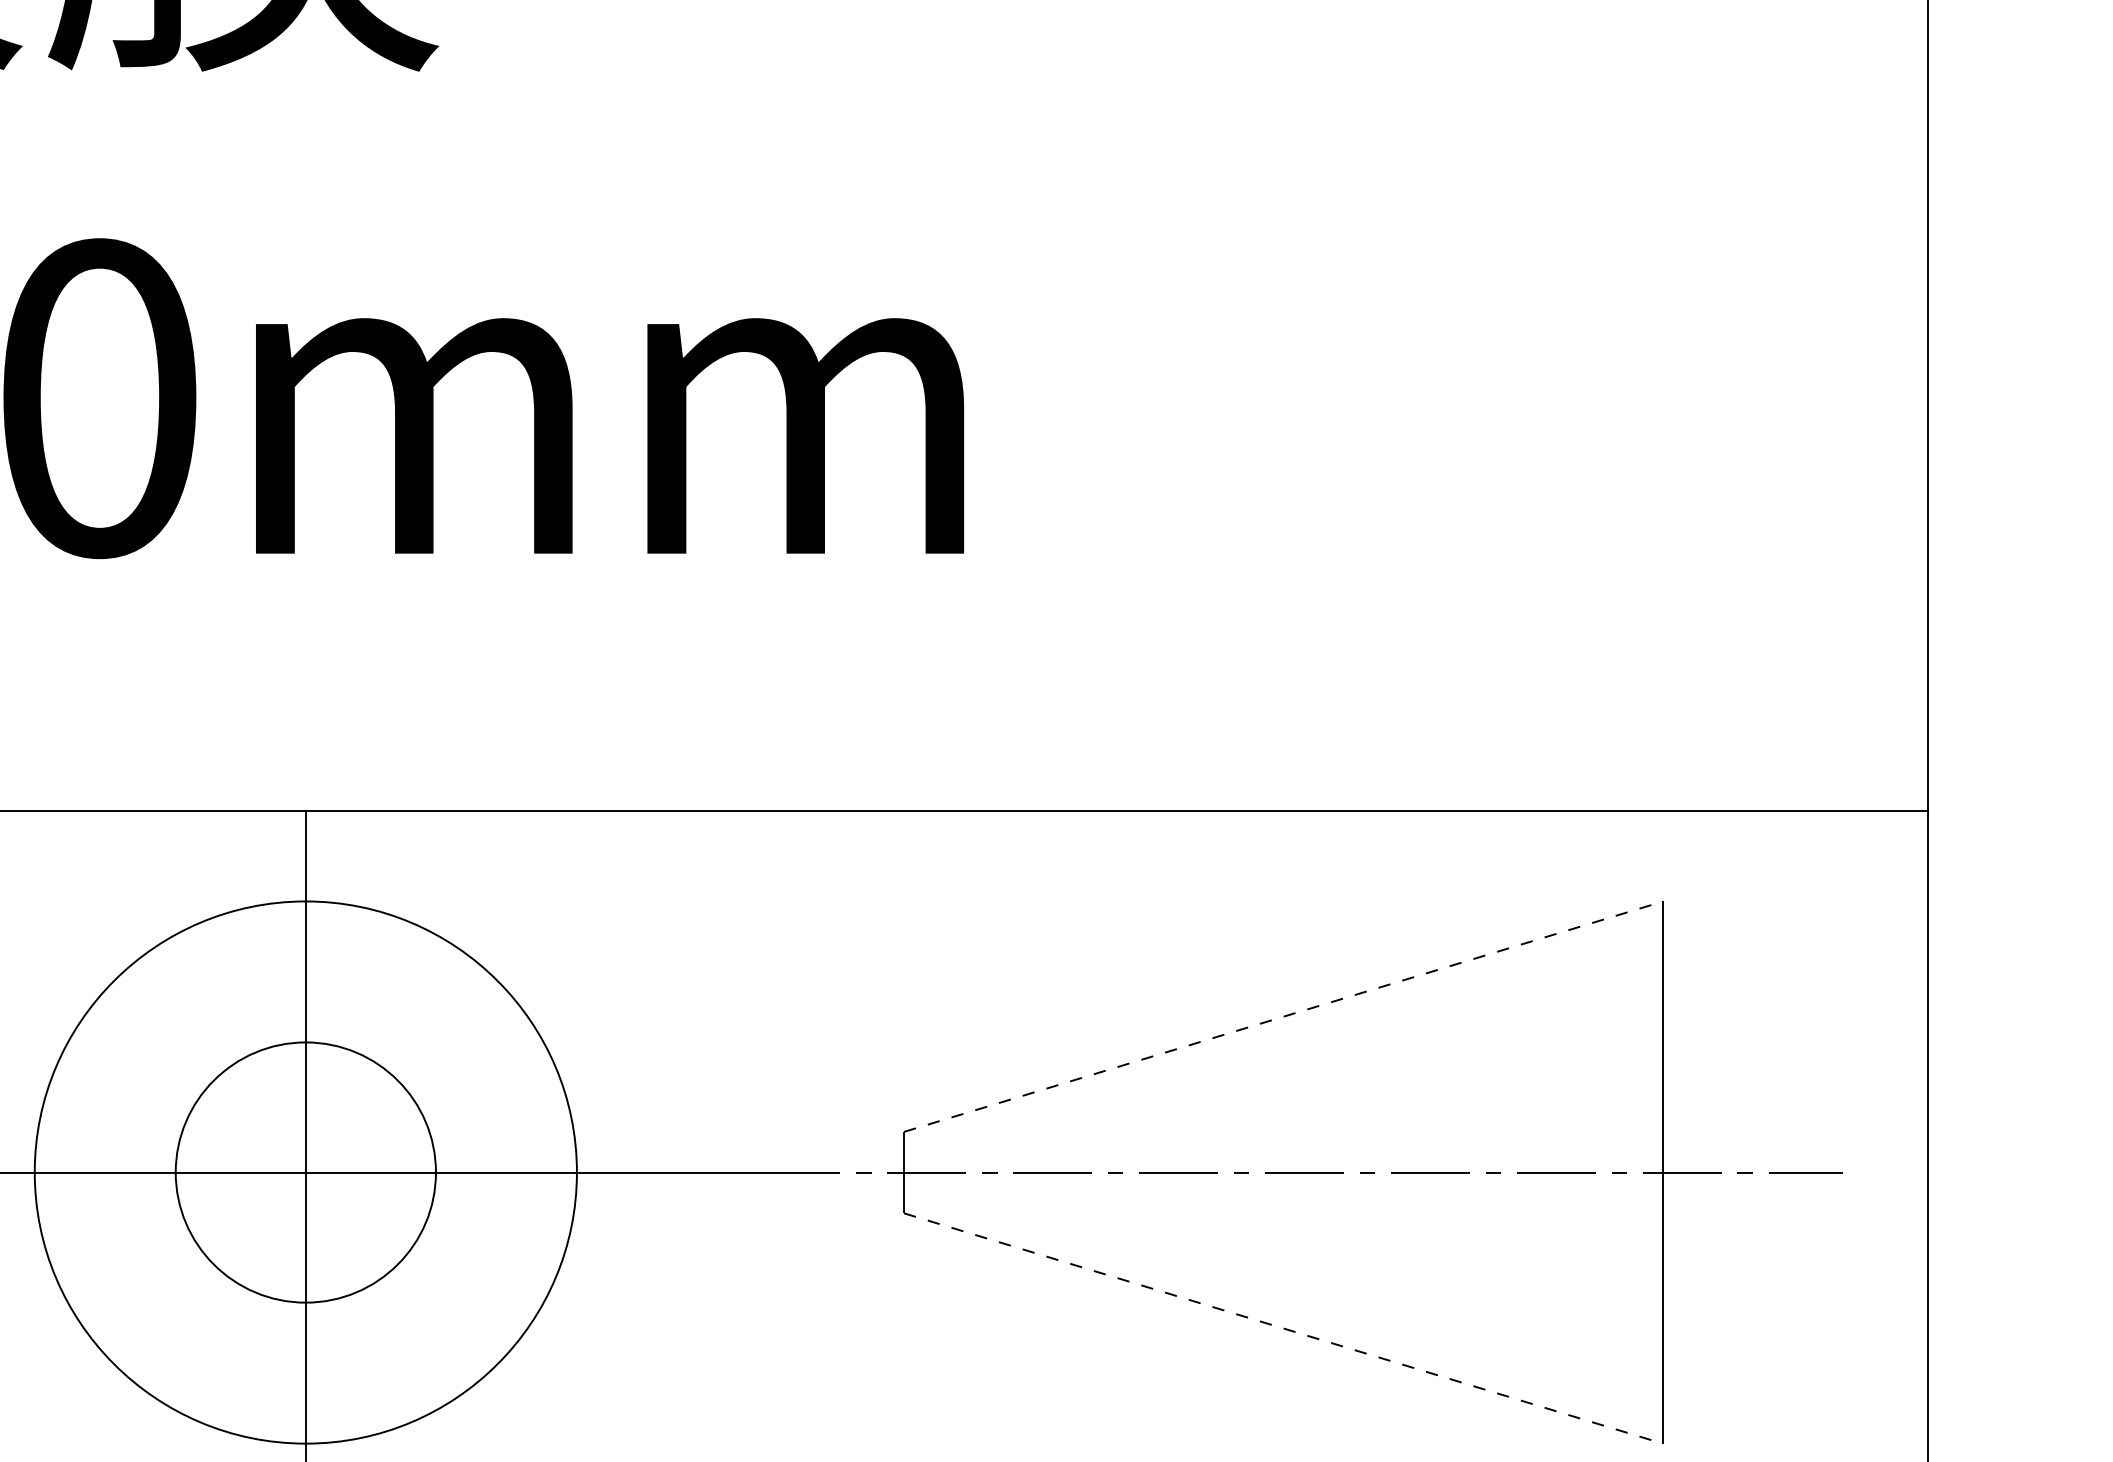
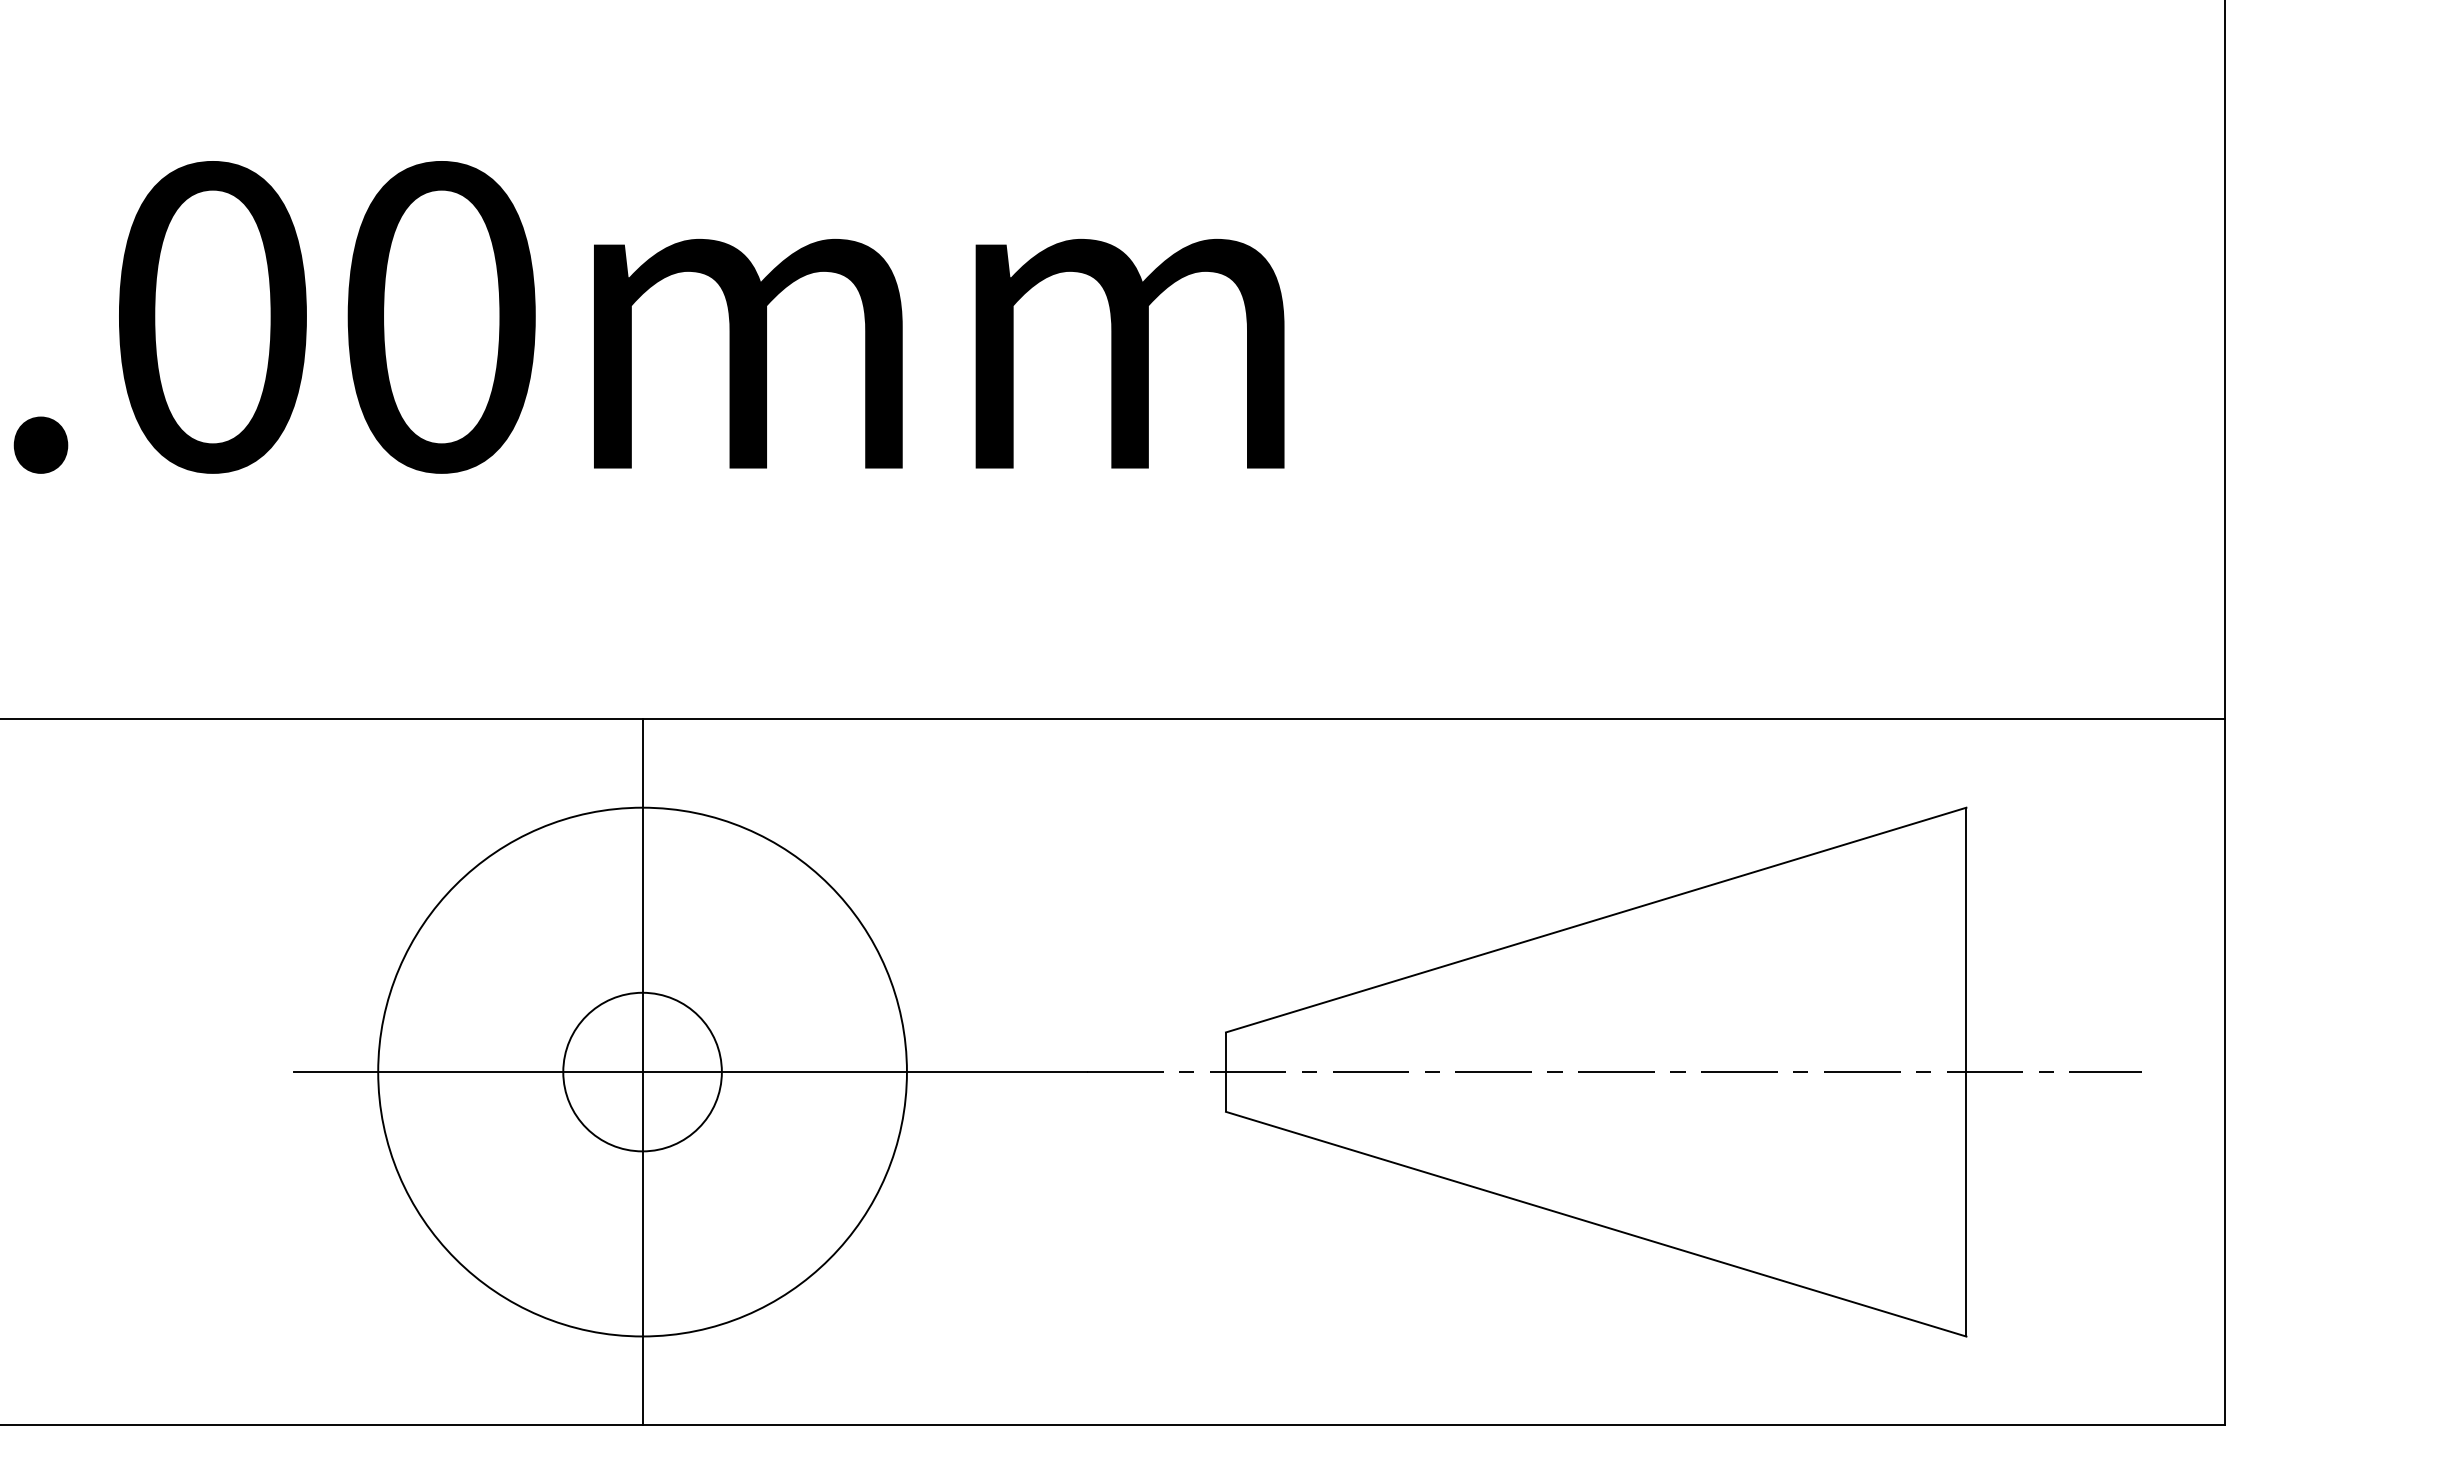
line: (1283, 1017) -> (1596, 920), dashed -> solid
circle: (305, 1171) -> (642, 1071), size x0.62
line: (1283, 1328) -> (1596, 1224), dashed -> solid

